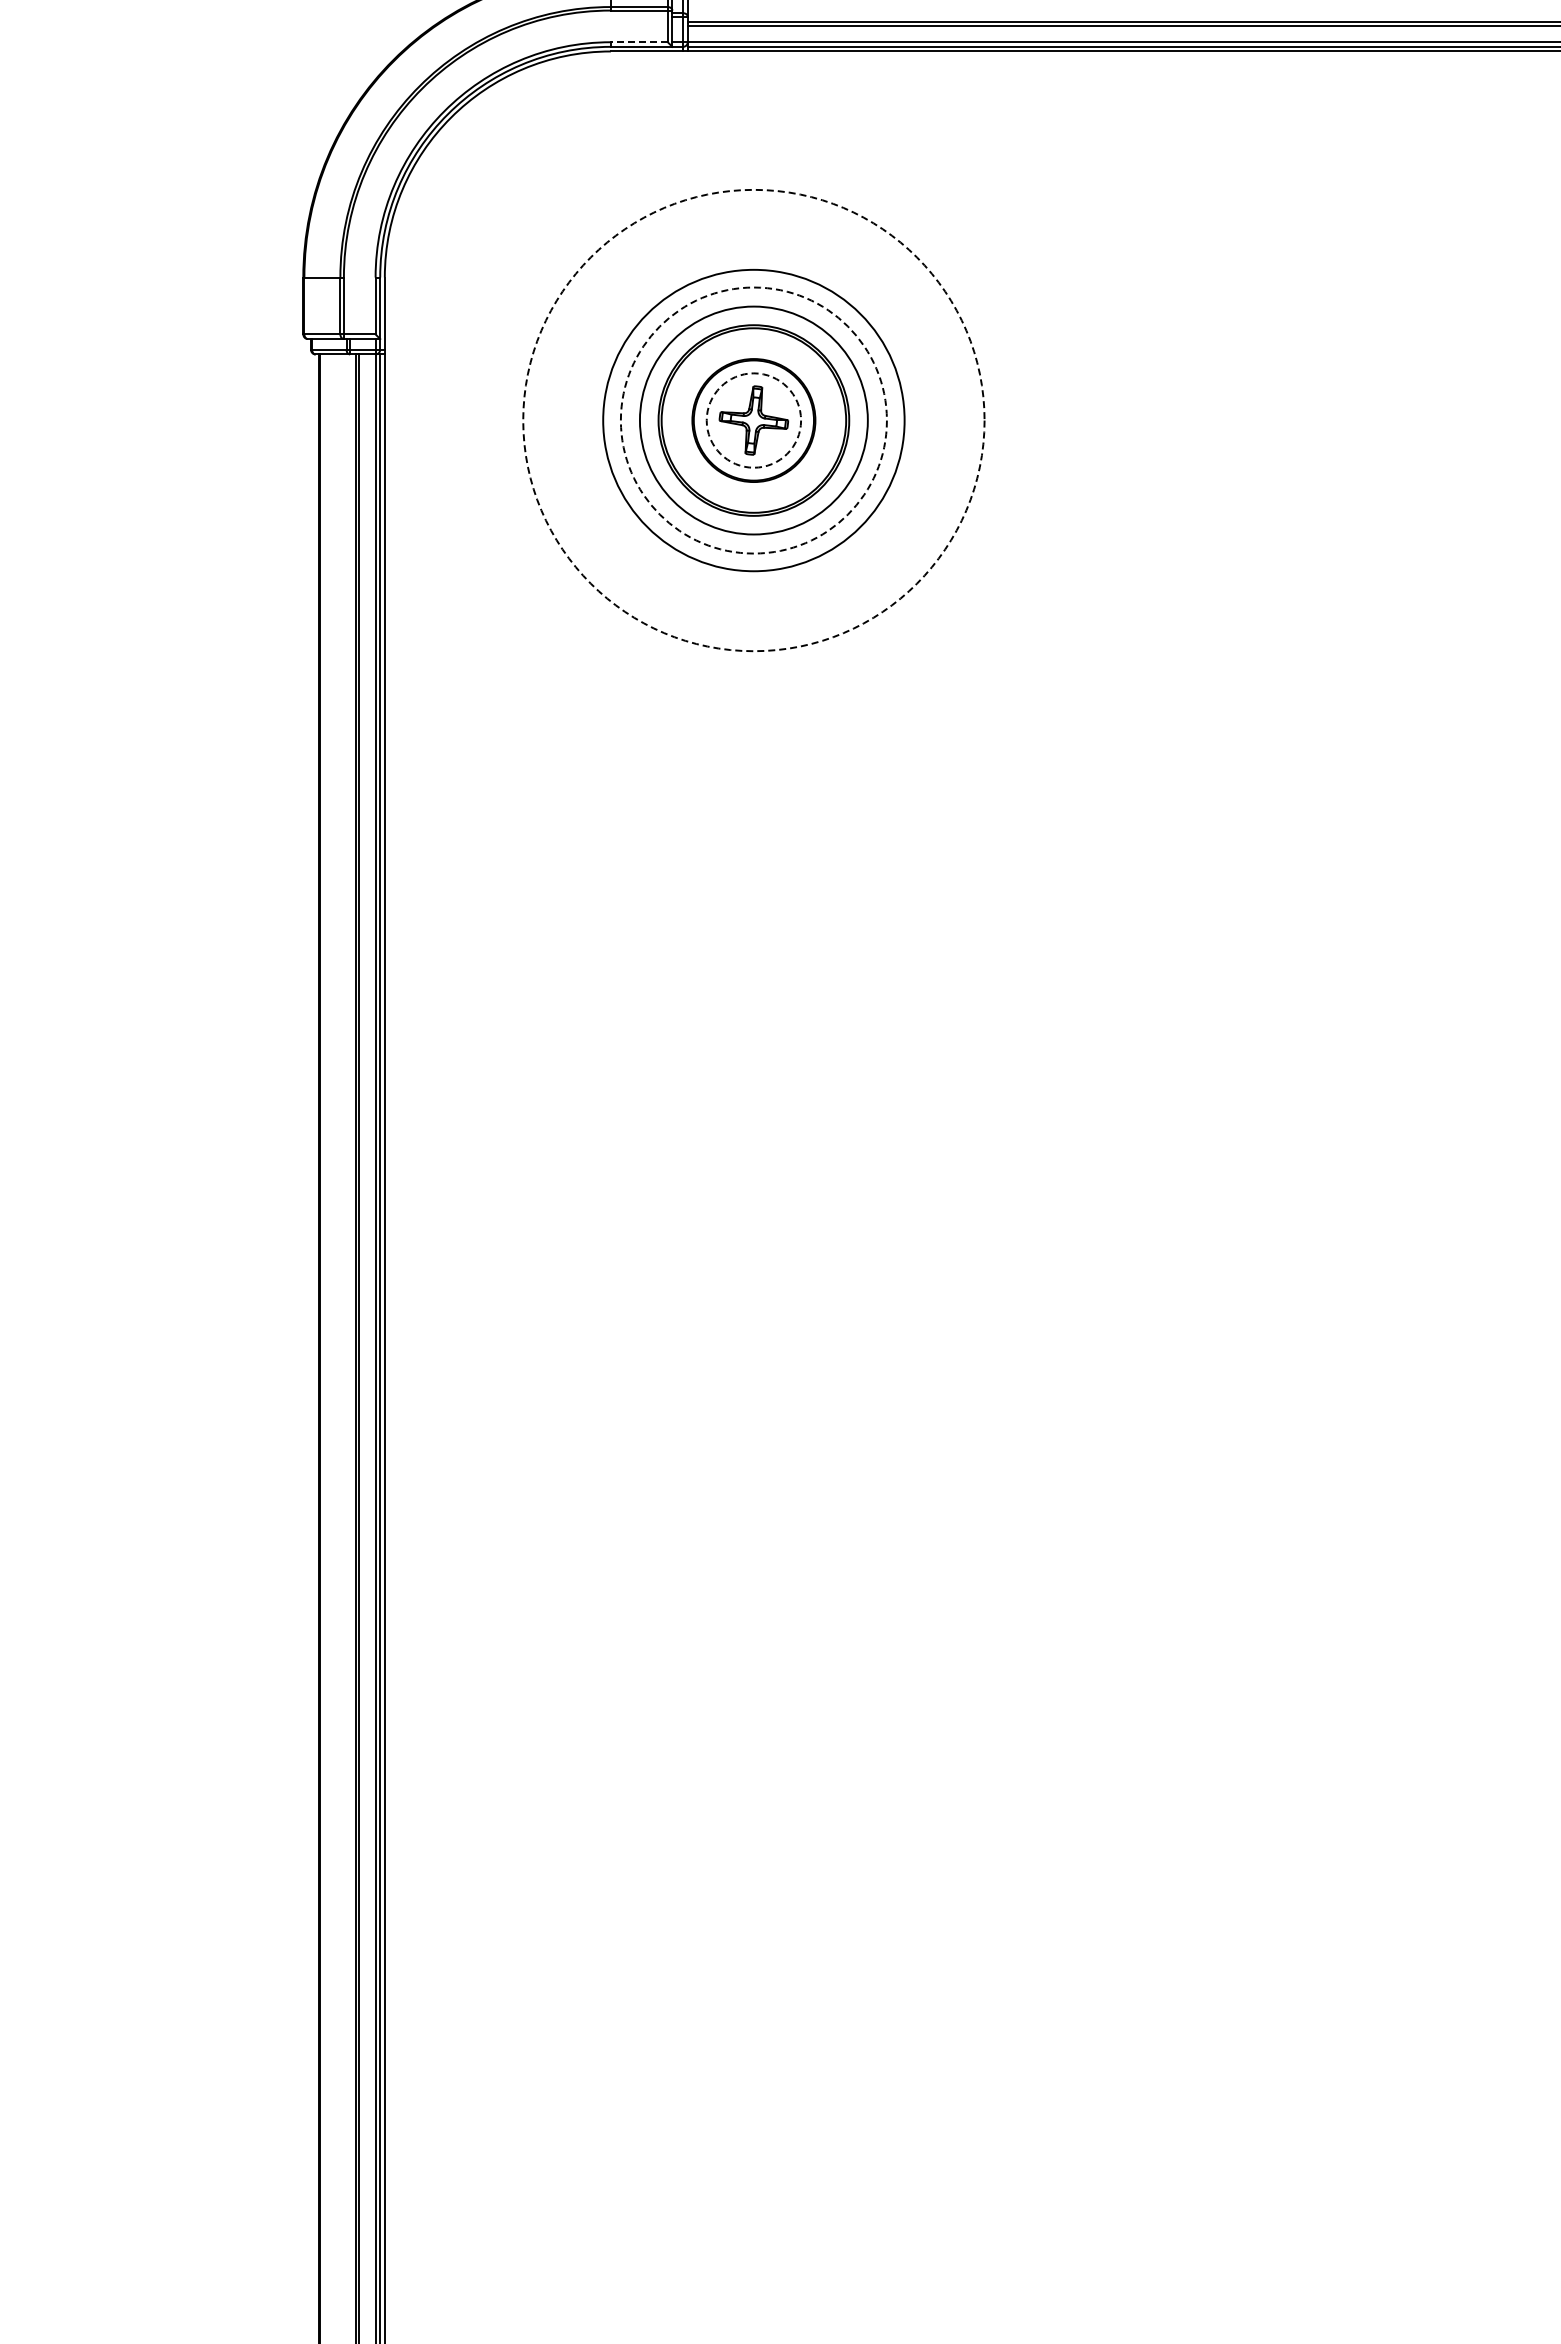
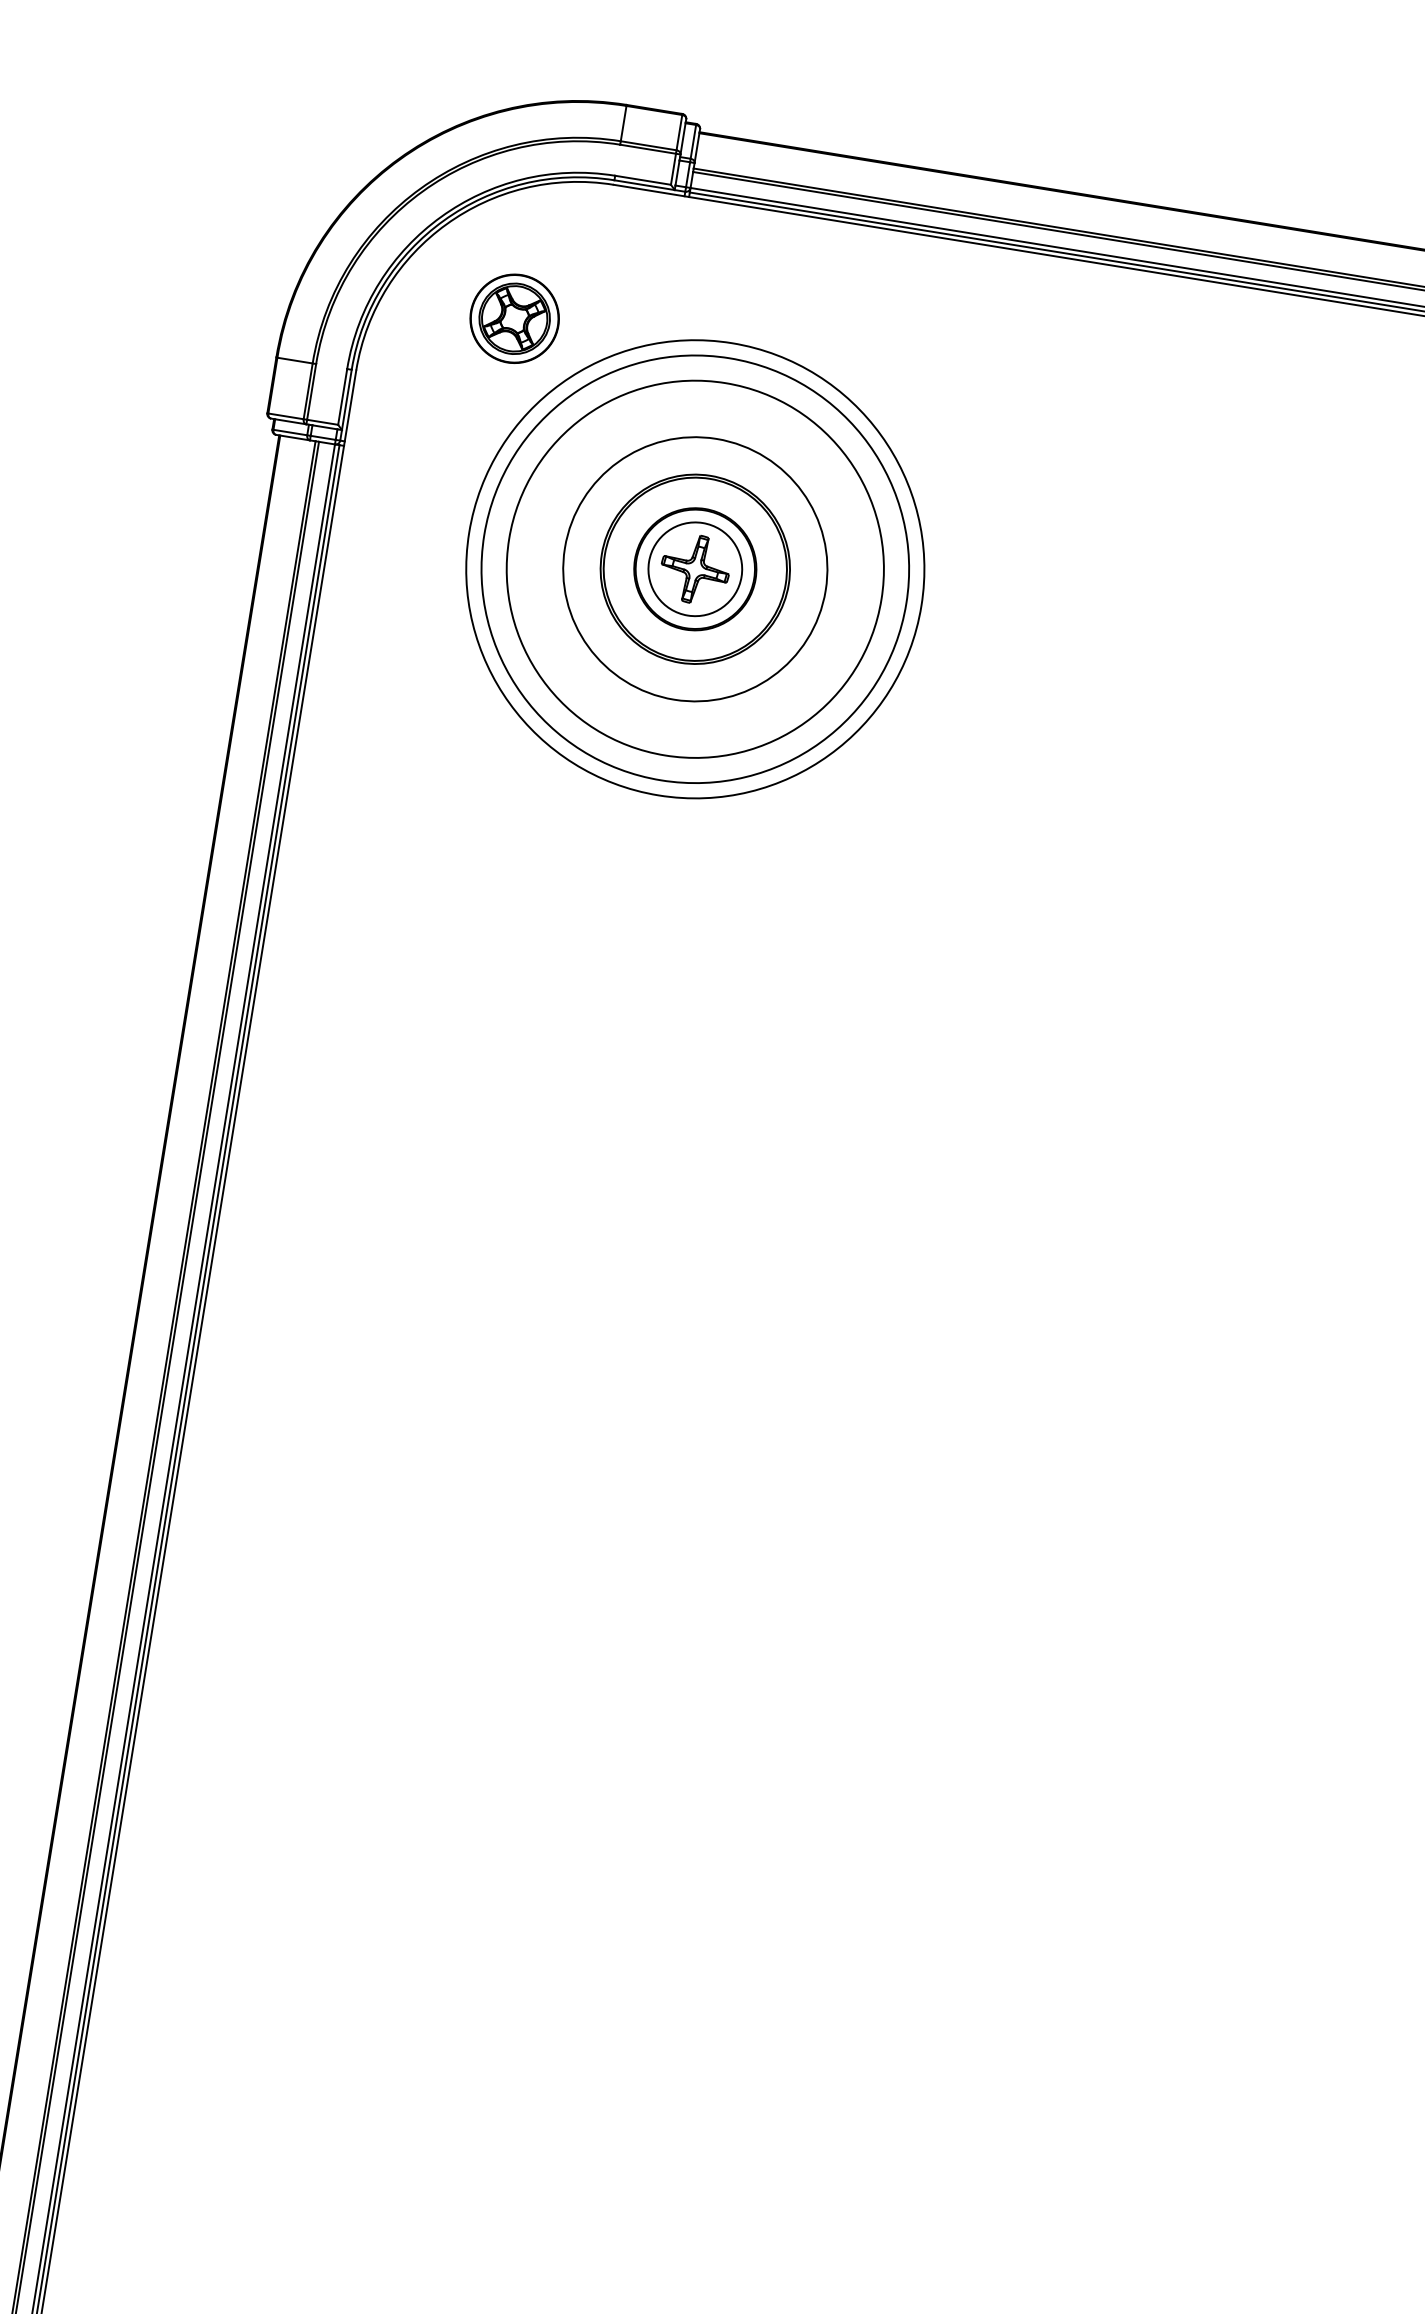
line: (638, 42) -> (642, 180), dashed -> solid
part: (533, 200) -> (514, 318), added
circle: (753, 420) -> (694, 569), dashed -> solid
circle: (753, 420) -> (694, 569), dashed -> solid
circle: (753, 420) -> (694, 569), dashed -> solid
circle: (753, 420) -> (694, 569), size x1.43
circle: (753, 420) -> (694, 569), size x1.67

